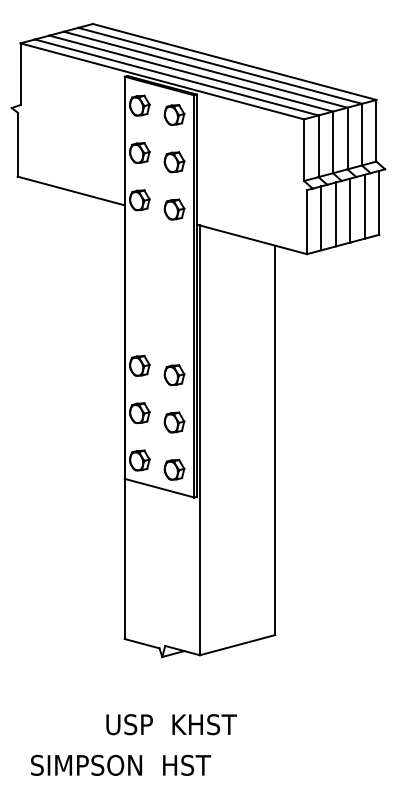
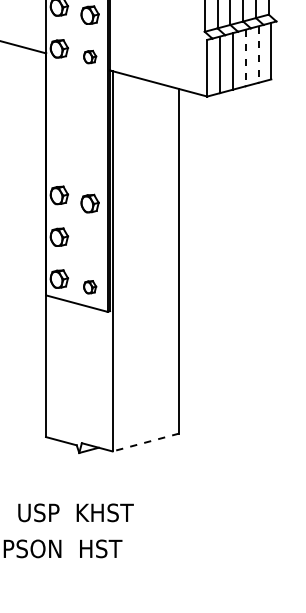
line: (364, 206) -> (258, 54), solid -> dashed
part: (174, 209) -> (90, 57), size x0.7
line: (350, 210) -> (245, 57), solid -> dashed
part: (174, 422) -> (90, 245), removed
part: (174, 469) -> (90, 287), size x0.7
line: (237, 645) -> (145, 442), solid -> dashed
text: (171, 724) -> (75, 512), moved

